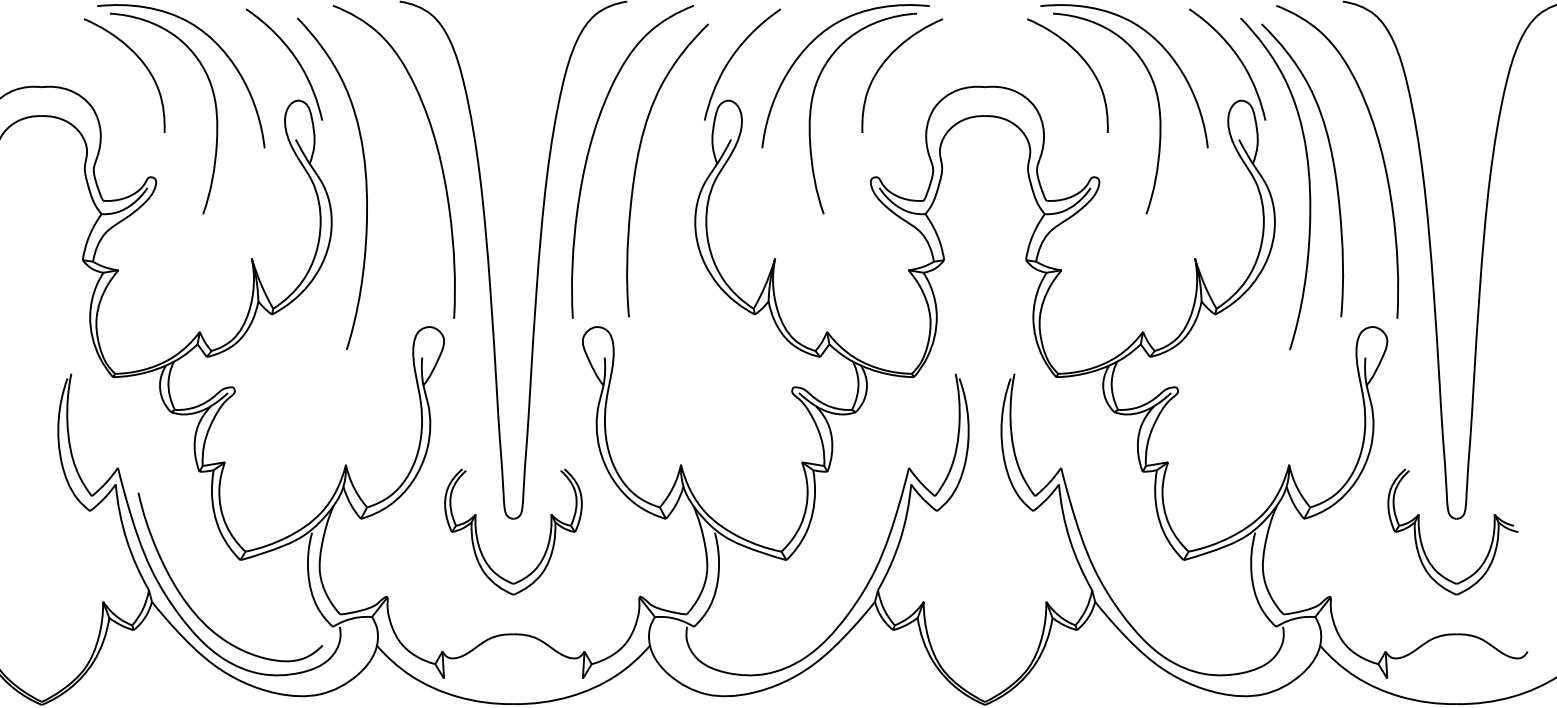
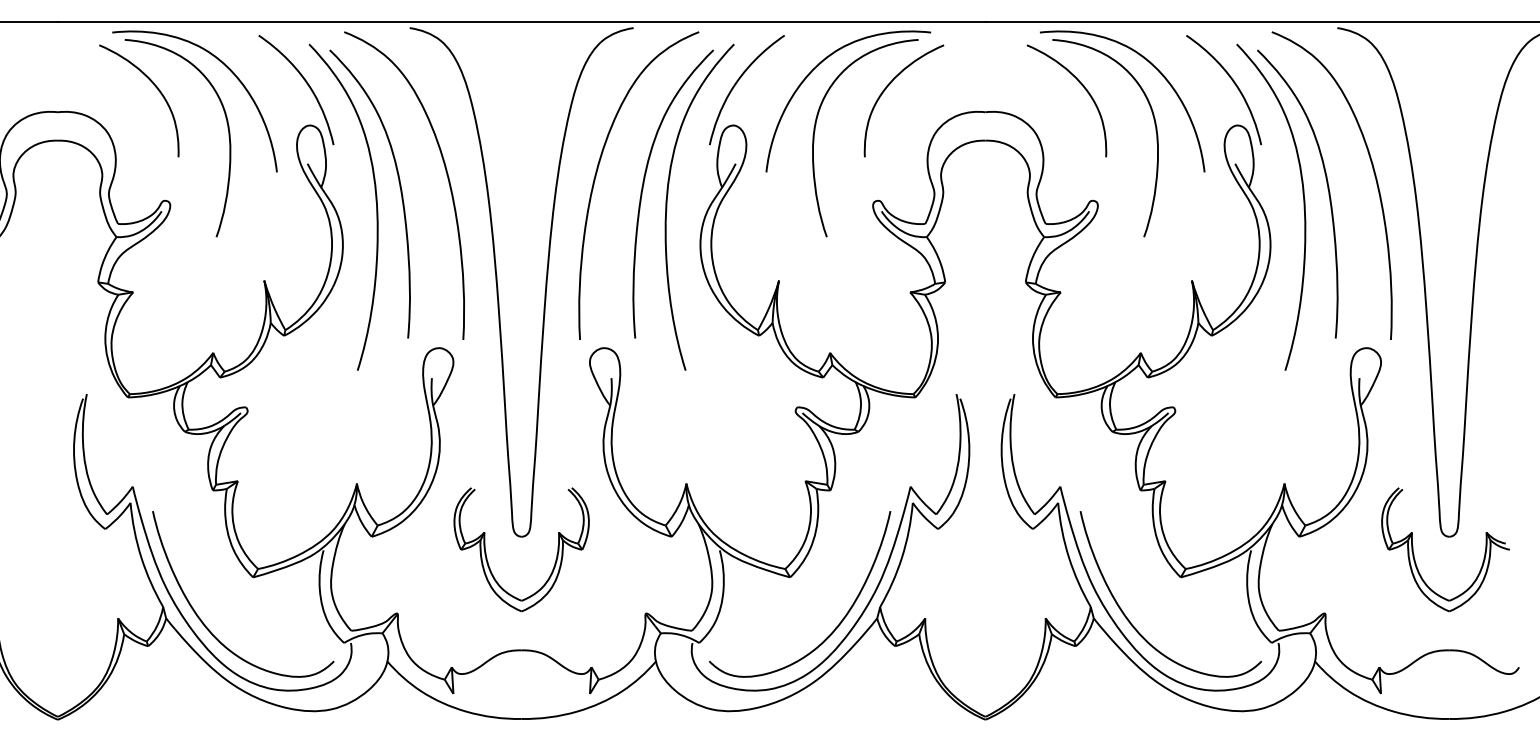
curve: (389, 163) -> (399, 187), added
curve: (661, 183) -> (667, 206), added
curve: (836, 606) -> (839, 622), added
curve: (1133, 606) -> (1131, 622), added

